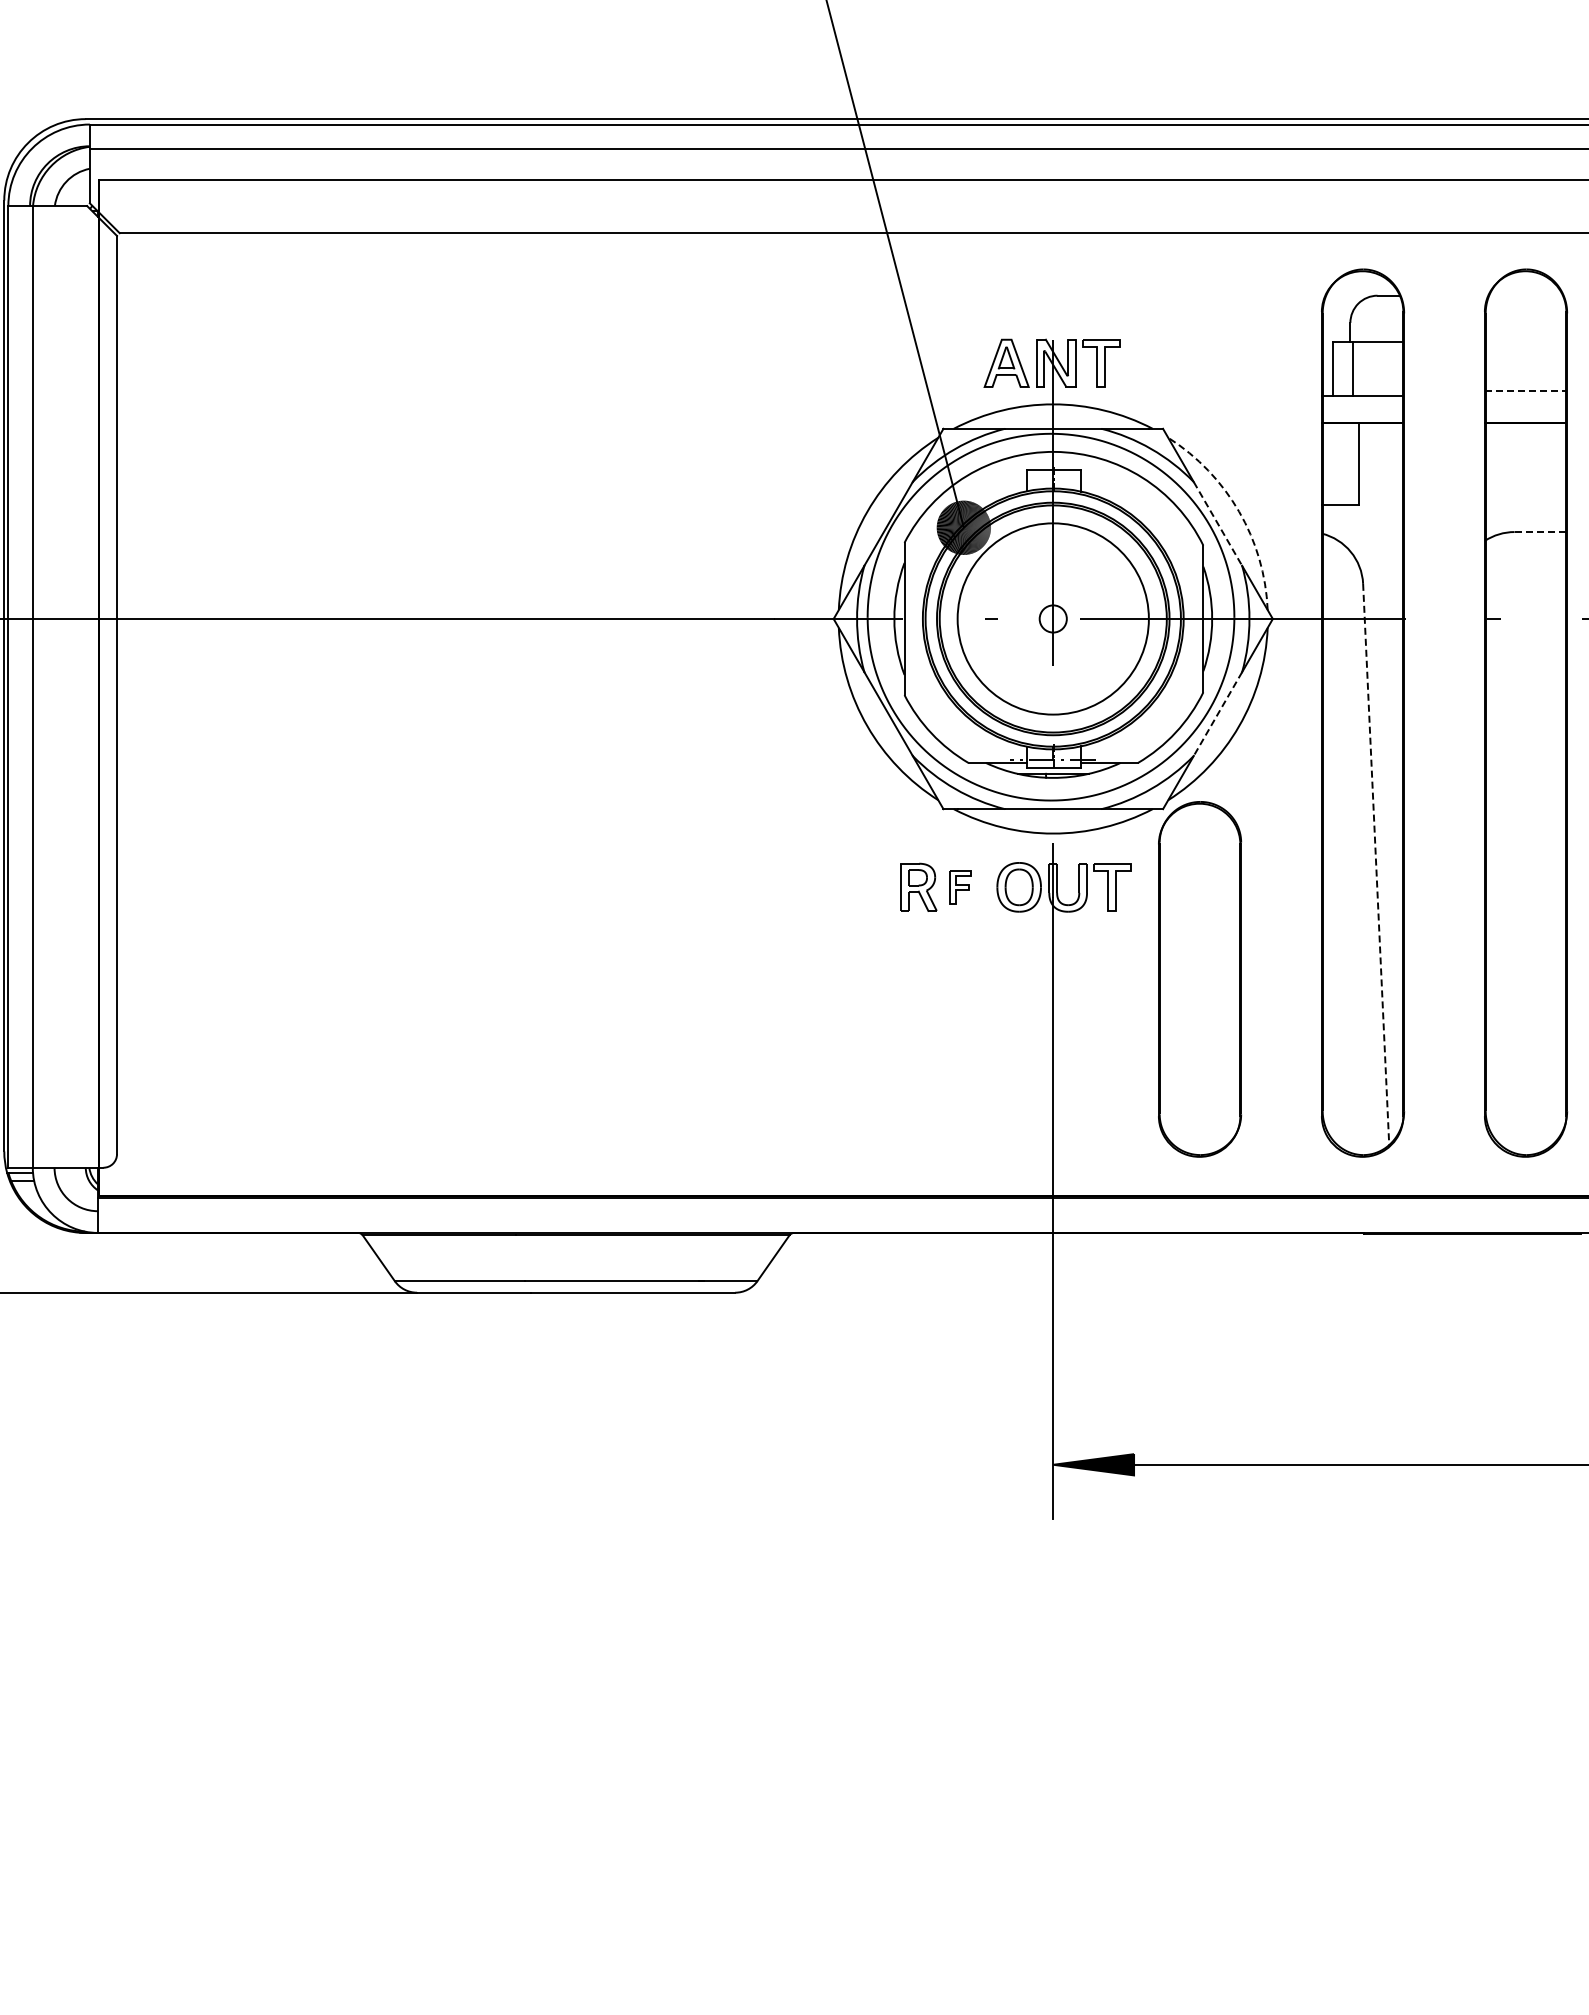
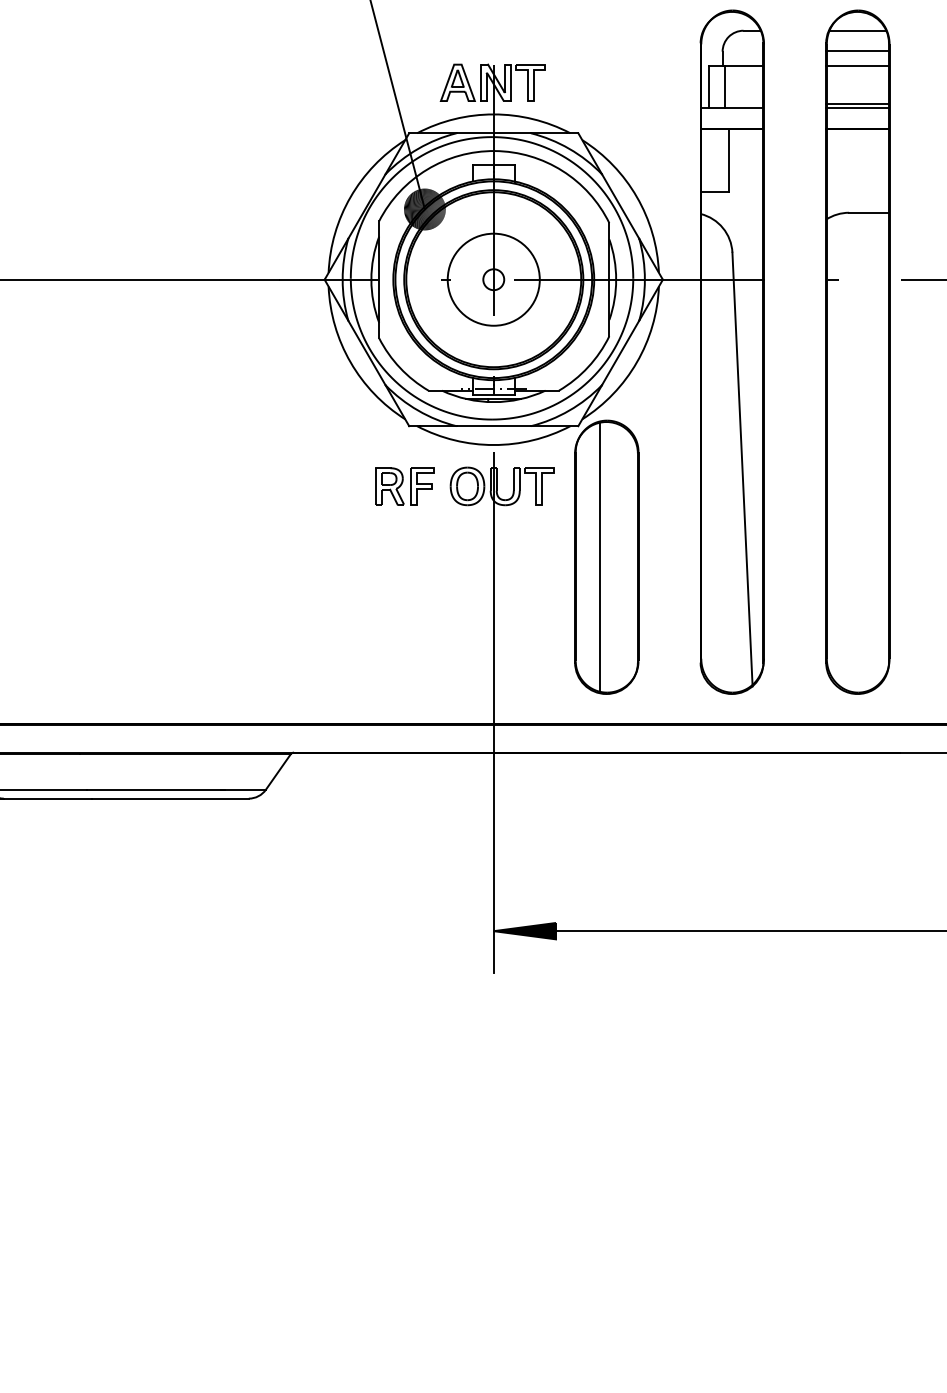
line: (1525, 295) -> (857, 30), added
line: (1525, 321) -> (857, 50), added
line: (1525, 341) -> (857, 66), added
line: (1525, 390) -> (857, 103), dashed -> solid
line: (1525, 396) -> (857, 108), added
arc: (1239, 511) -> (637, 196), dashed -> solid
line: (1218, 524) -> (621, 206), dashed -> solid
line: (1540, 532) -> (869, 213), dashed -> solid
circle: (1053, 618) -> (493, 279), size x0.62
line: (1217, 714) -> (620, 353), dashed -> solid
line: (1376, 865) -> (742, 469), dashed -> solid
part: (960, 887) -> (422, 486), size x1.43
line: (1191, 980) -> (600, 558), added

